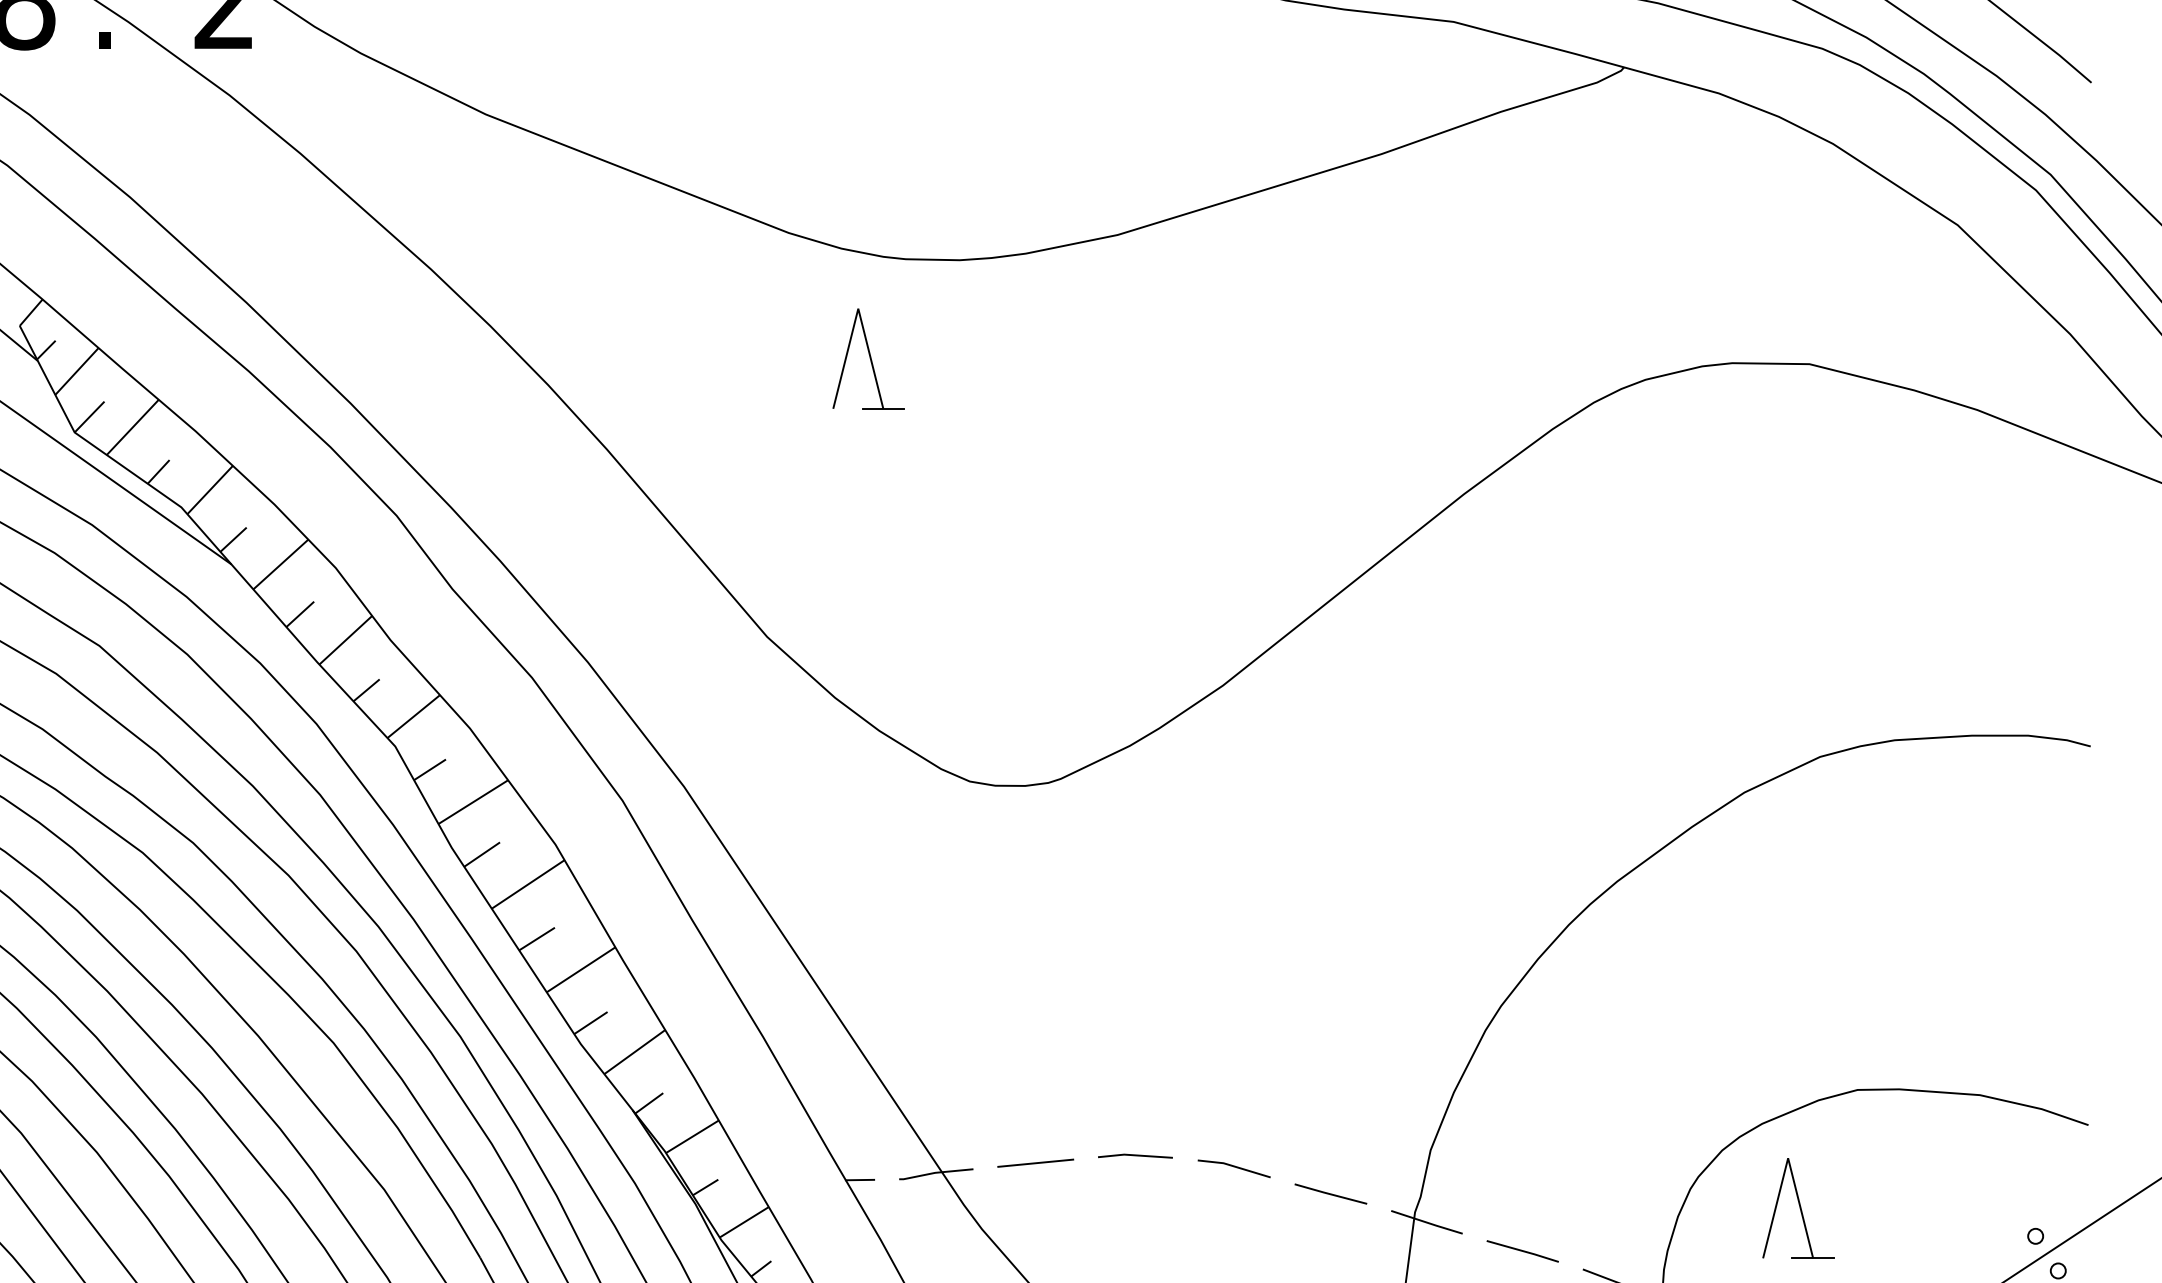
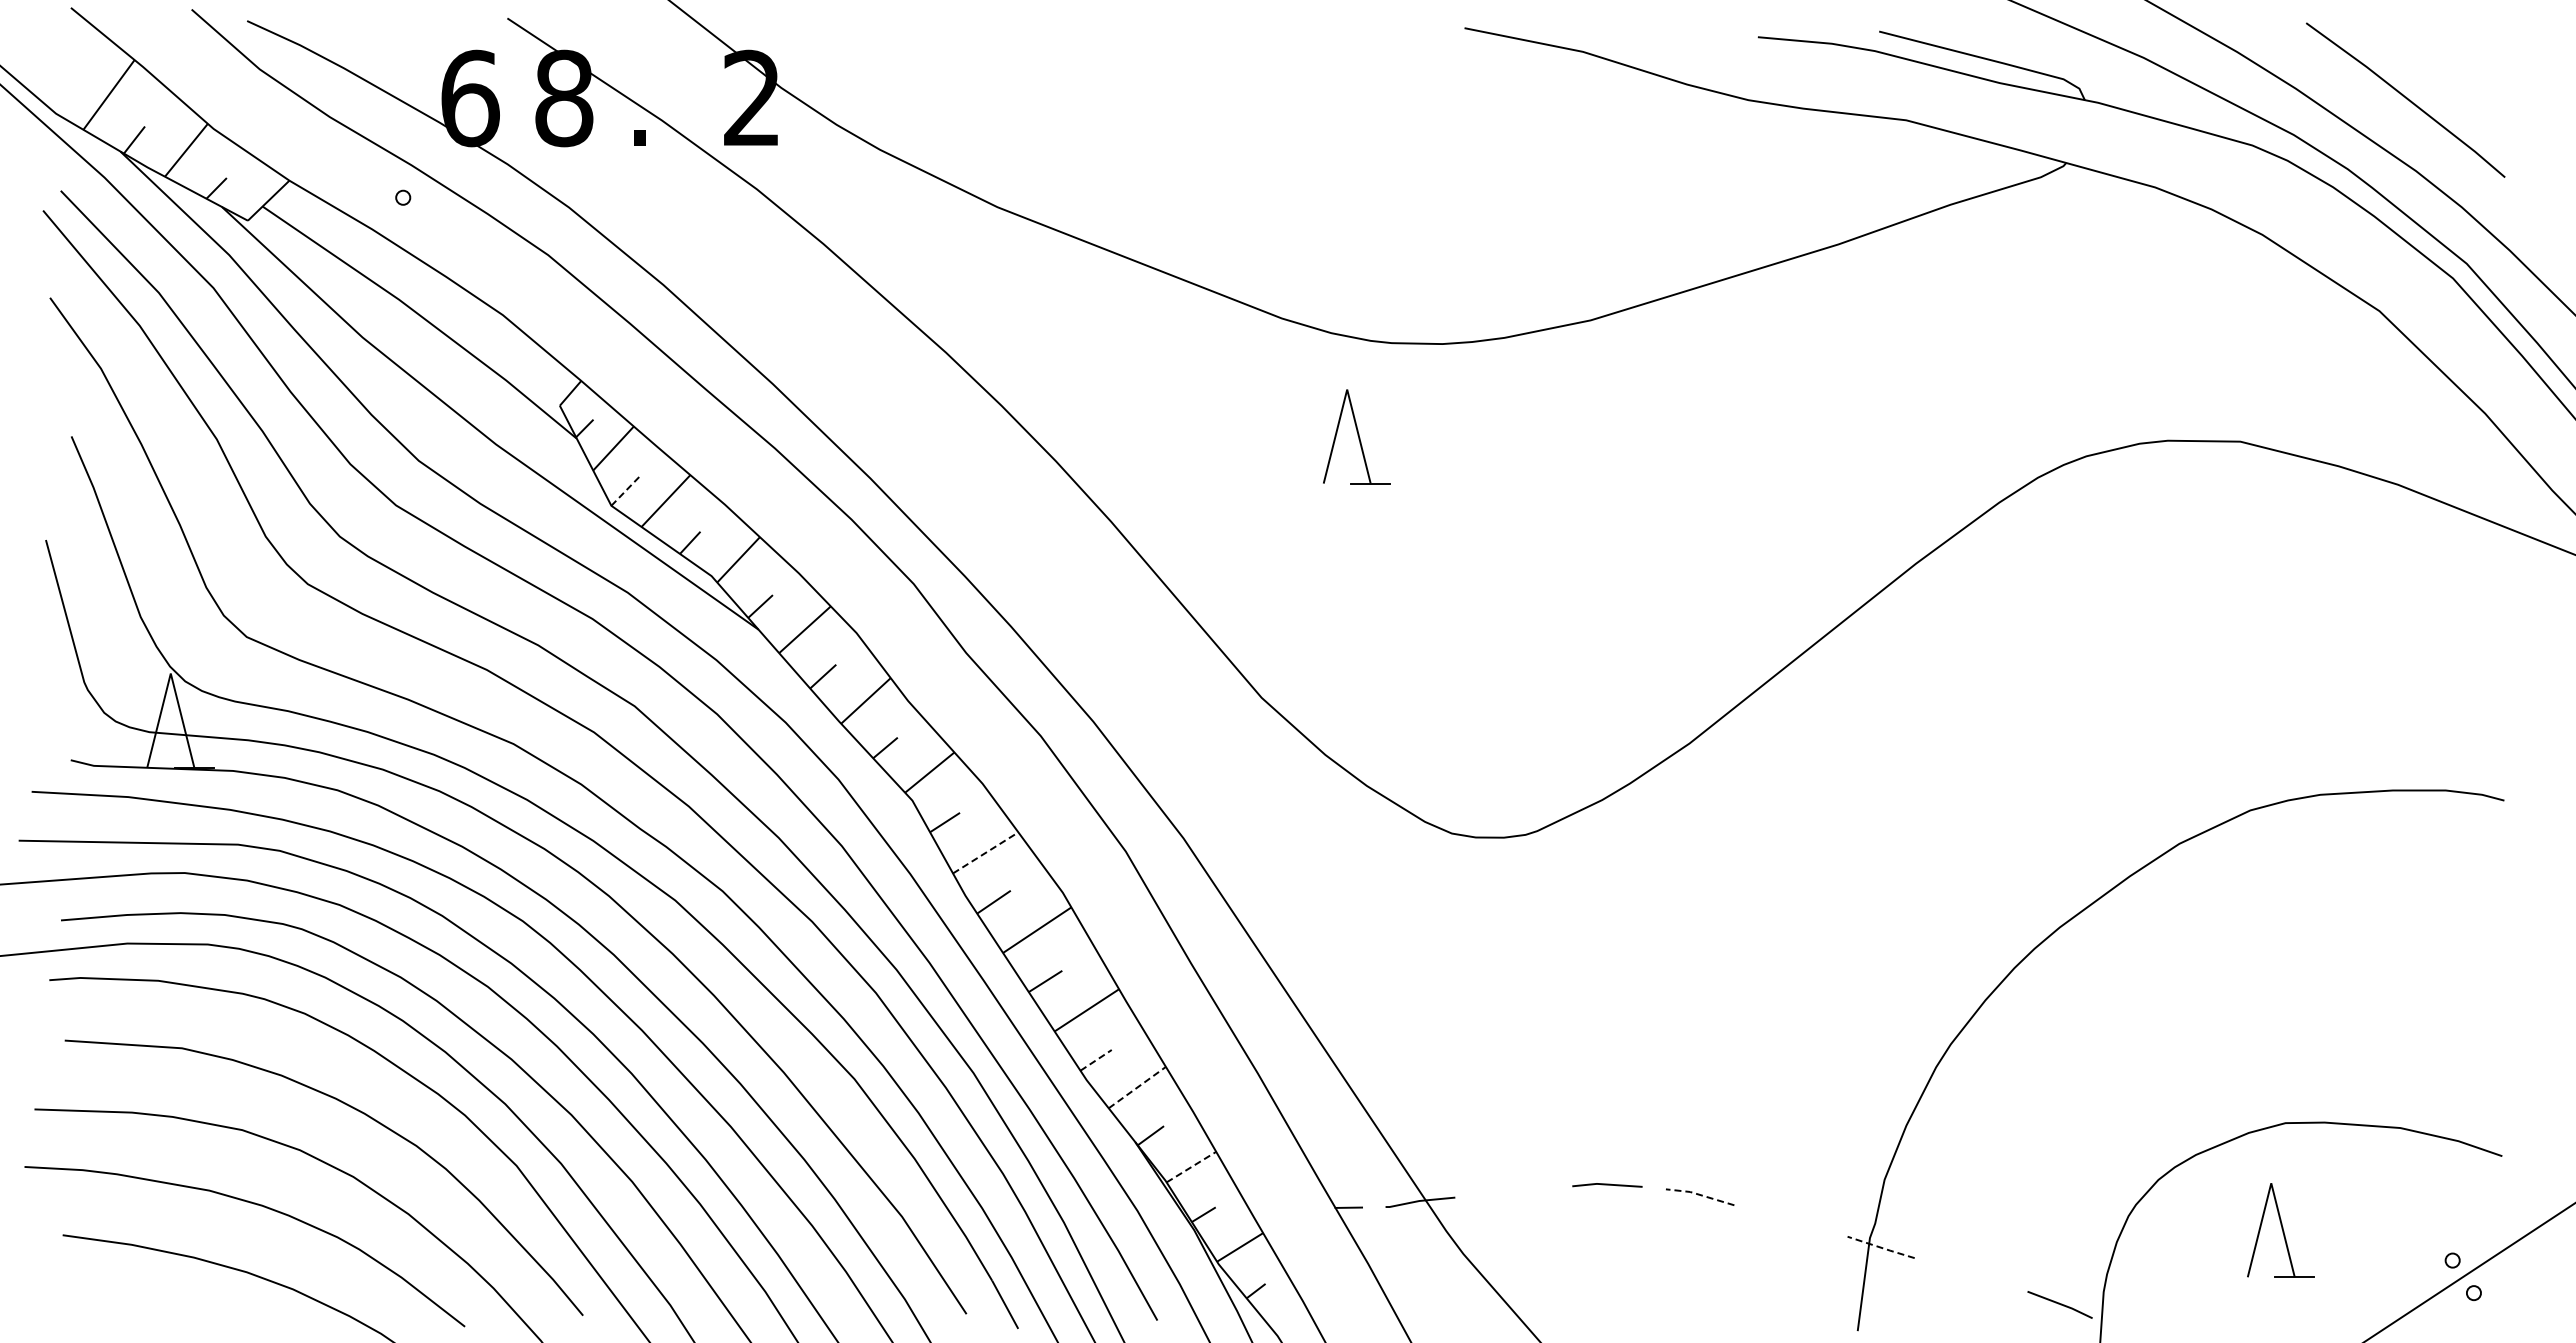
line: (89, 416) -> (625, 490), solid -> dashed
line: (473, 801) -> (985, 852), solid -> dashed
line: (591, 1023) -> (1096, 1060), solid -> dashed
line: (634, 1051) -> (1137, 1087), solid -> dashed
line: (692, 1136) -> (1191, 1166), solid -> dashed
line: (1035, 1162) -> (1513, 1191), removed
line: (1233, 1165) -> (1699, 1194), solid -> dashed
line: (1330, 1193) -> (1790, 1220), removed
part: (1797, 1208) -> (2280, 1230), moved
line: (1427, 1222) -> (1881, 1247), solid -> dashed
line: (1522, 1251) -> (1970, 1274), removed

